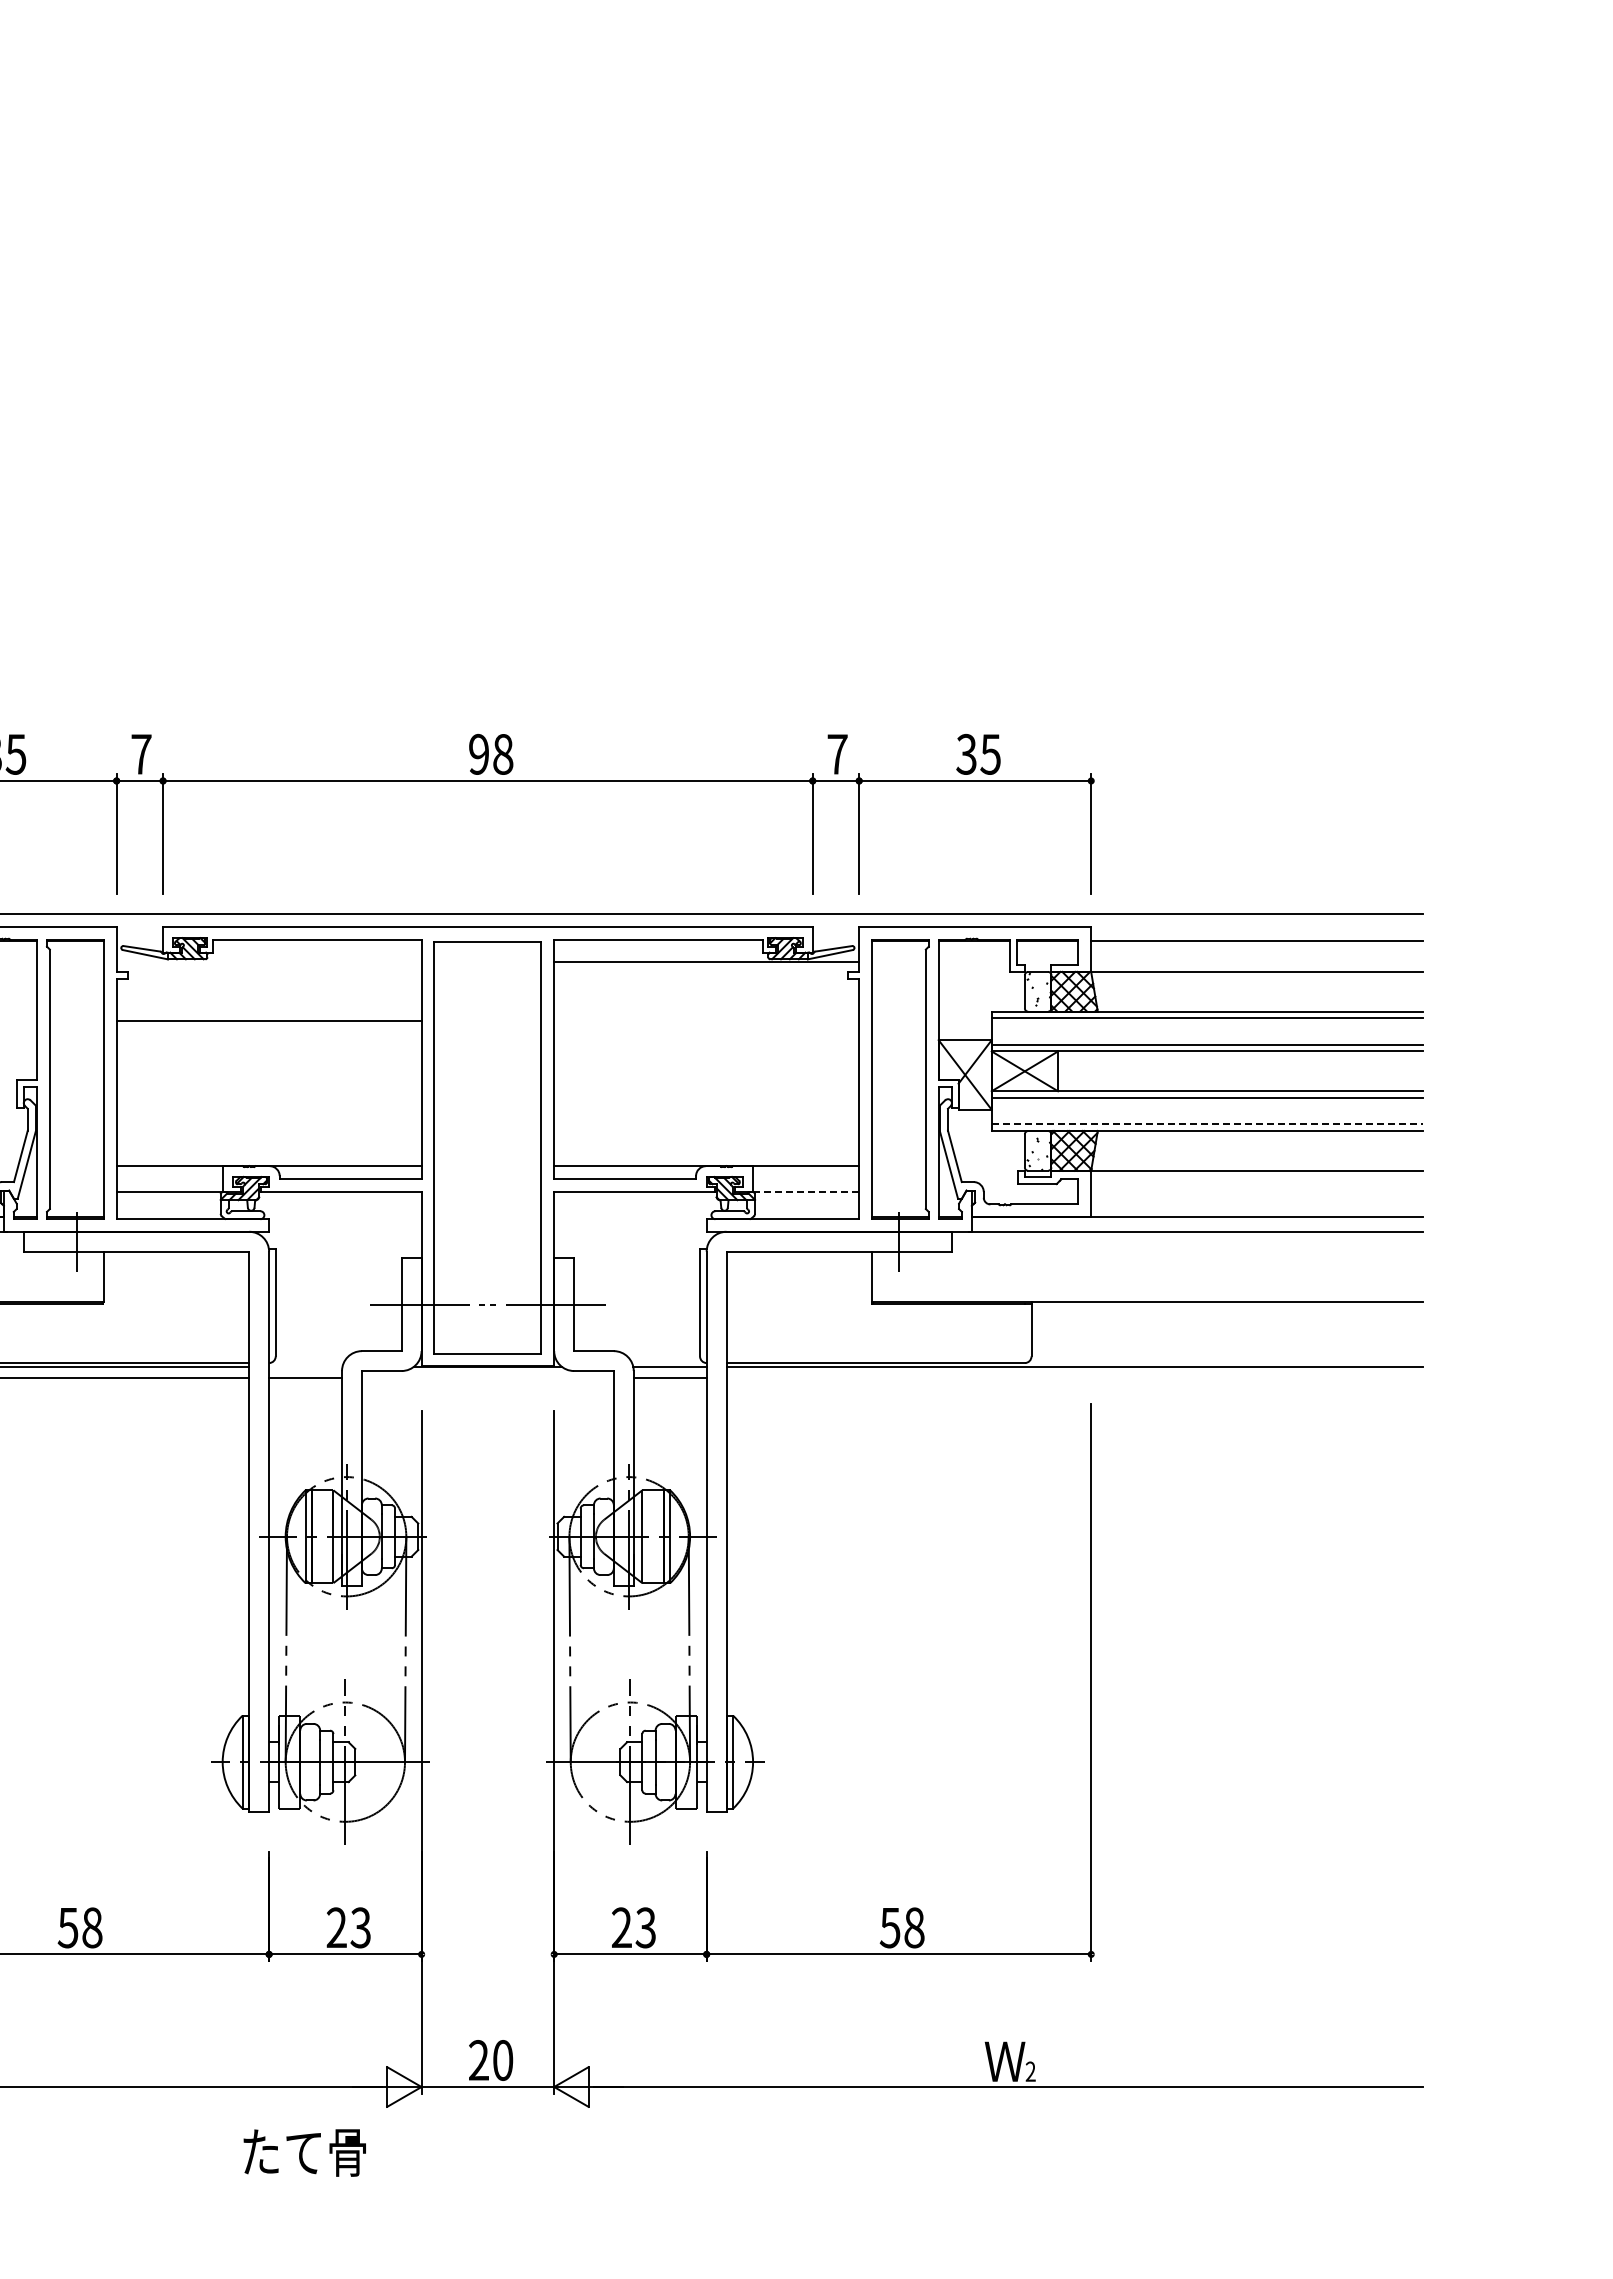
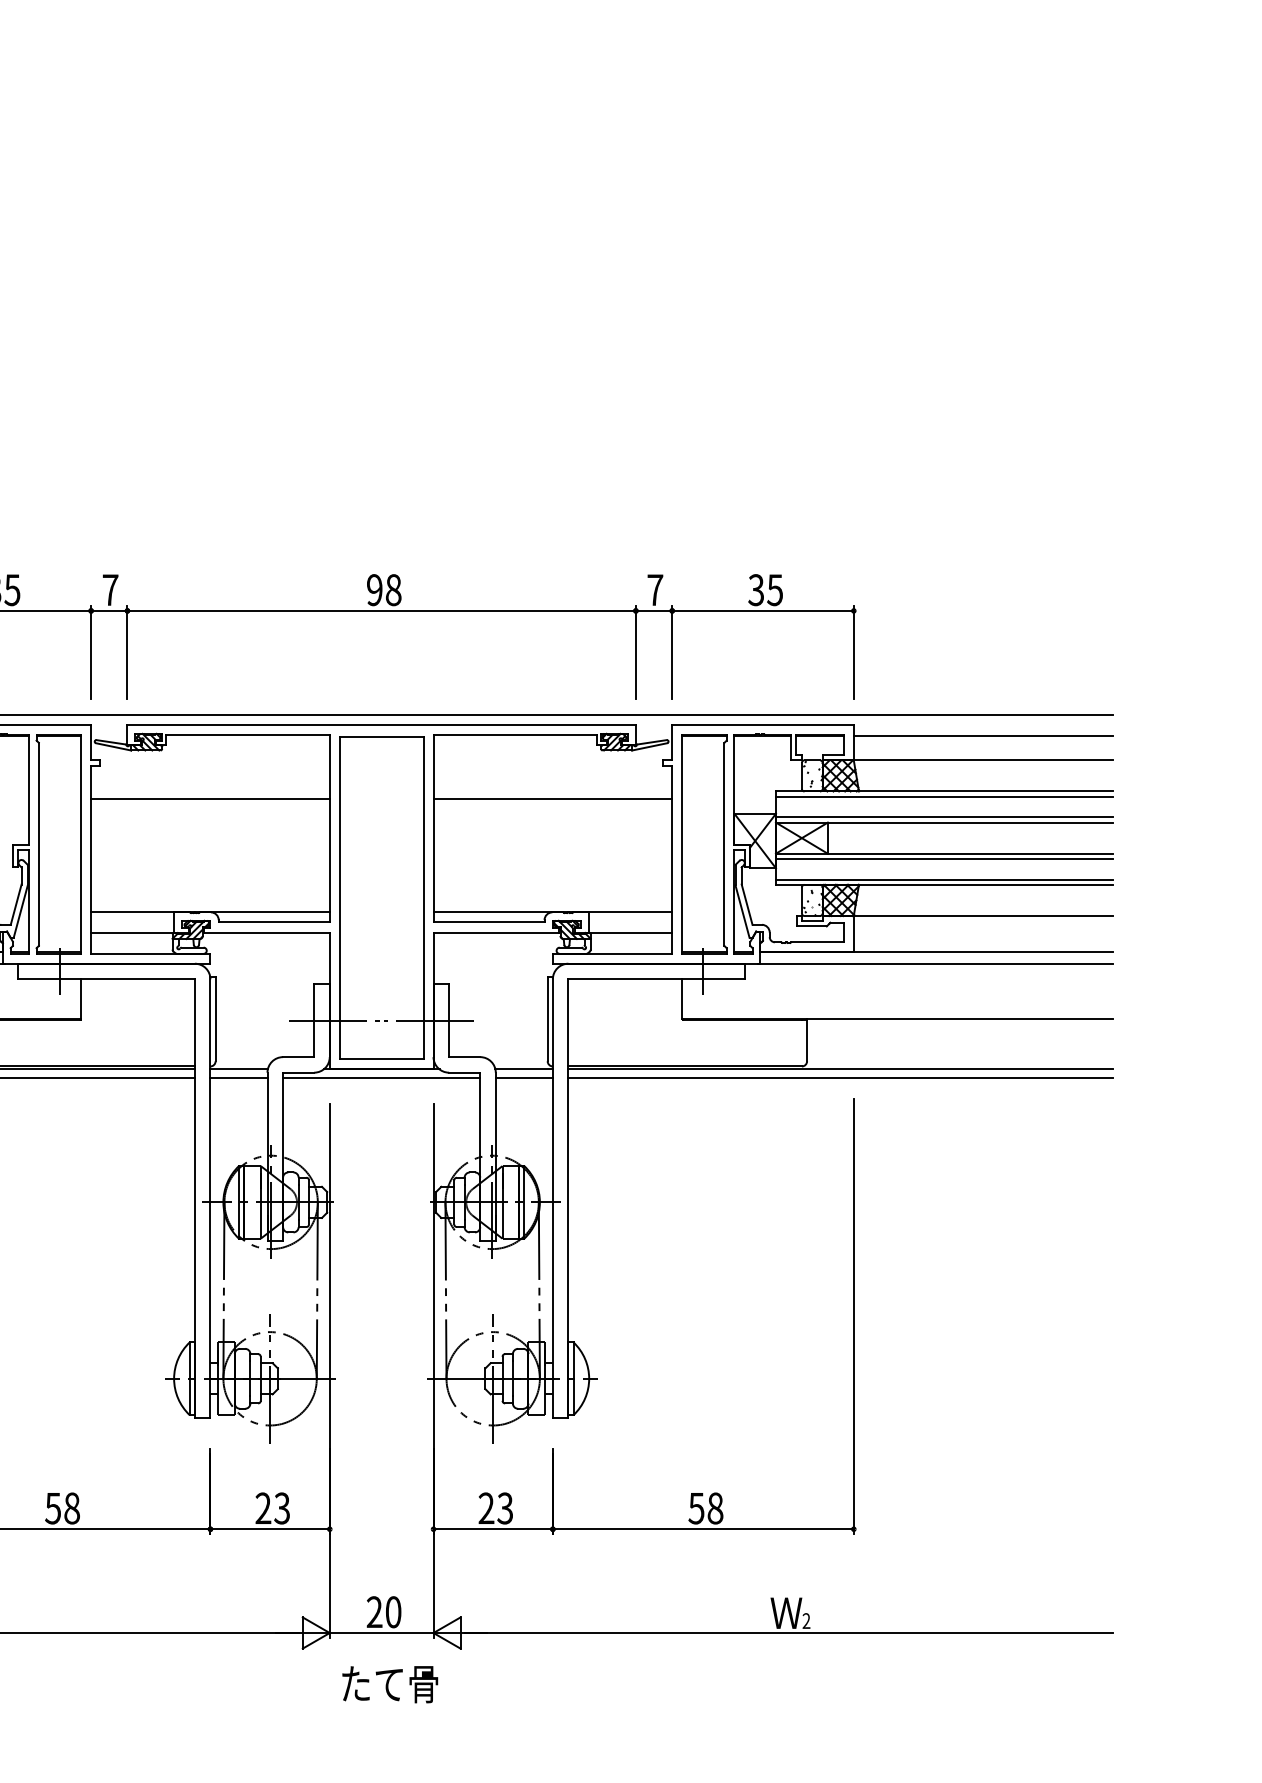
line: (706, 961) -> (552, 798), moved
line: (1207, 1124) -> (944, 879), dashed -> solid
line: (804, 1192) -> (629, 932), dashed -> solid
line: (305, 1366) -> (238, 1069), added
line: (487, 1377) -> (381, 1077), added
line: (1074, 1377) -> (840, 1077), added
text: (304, 2152) -> (389, 1684), moved

